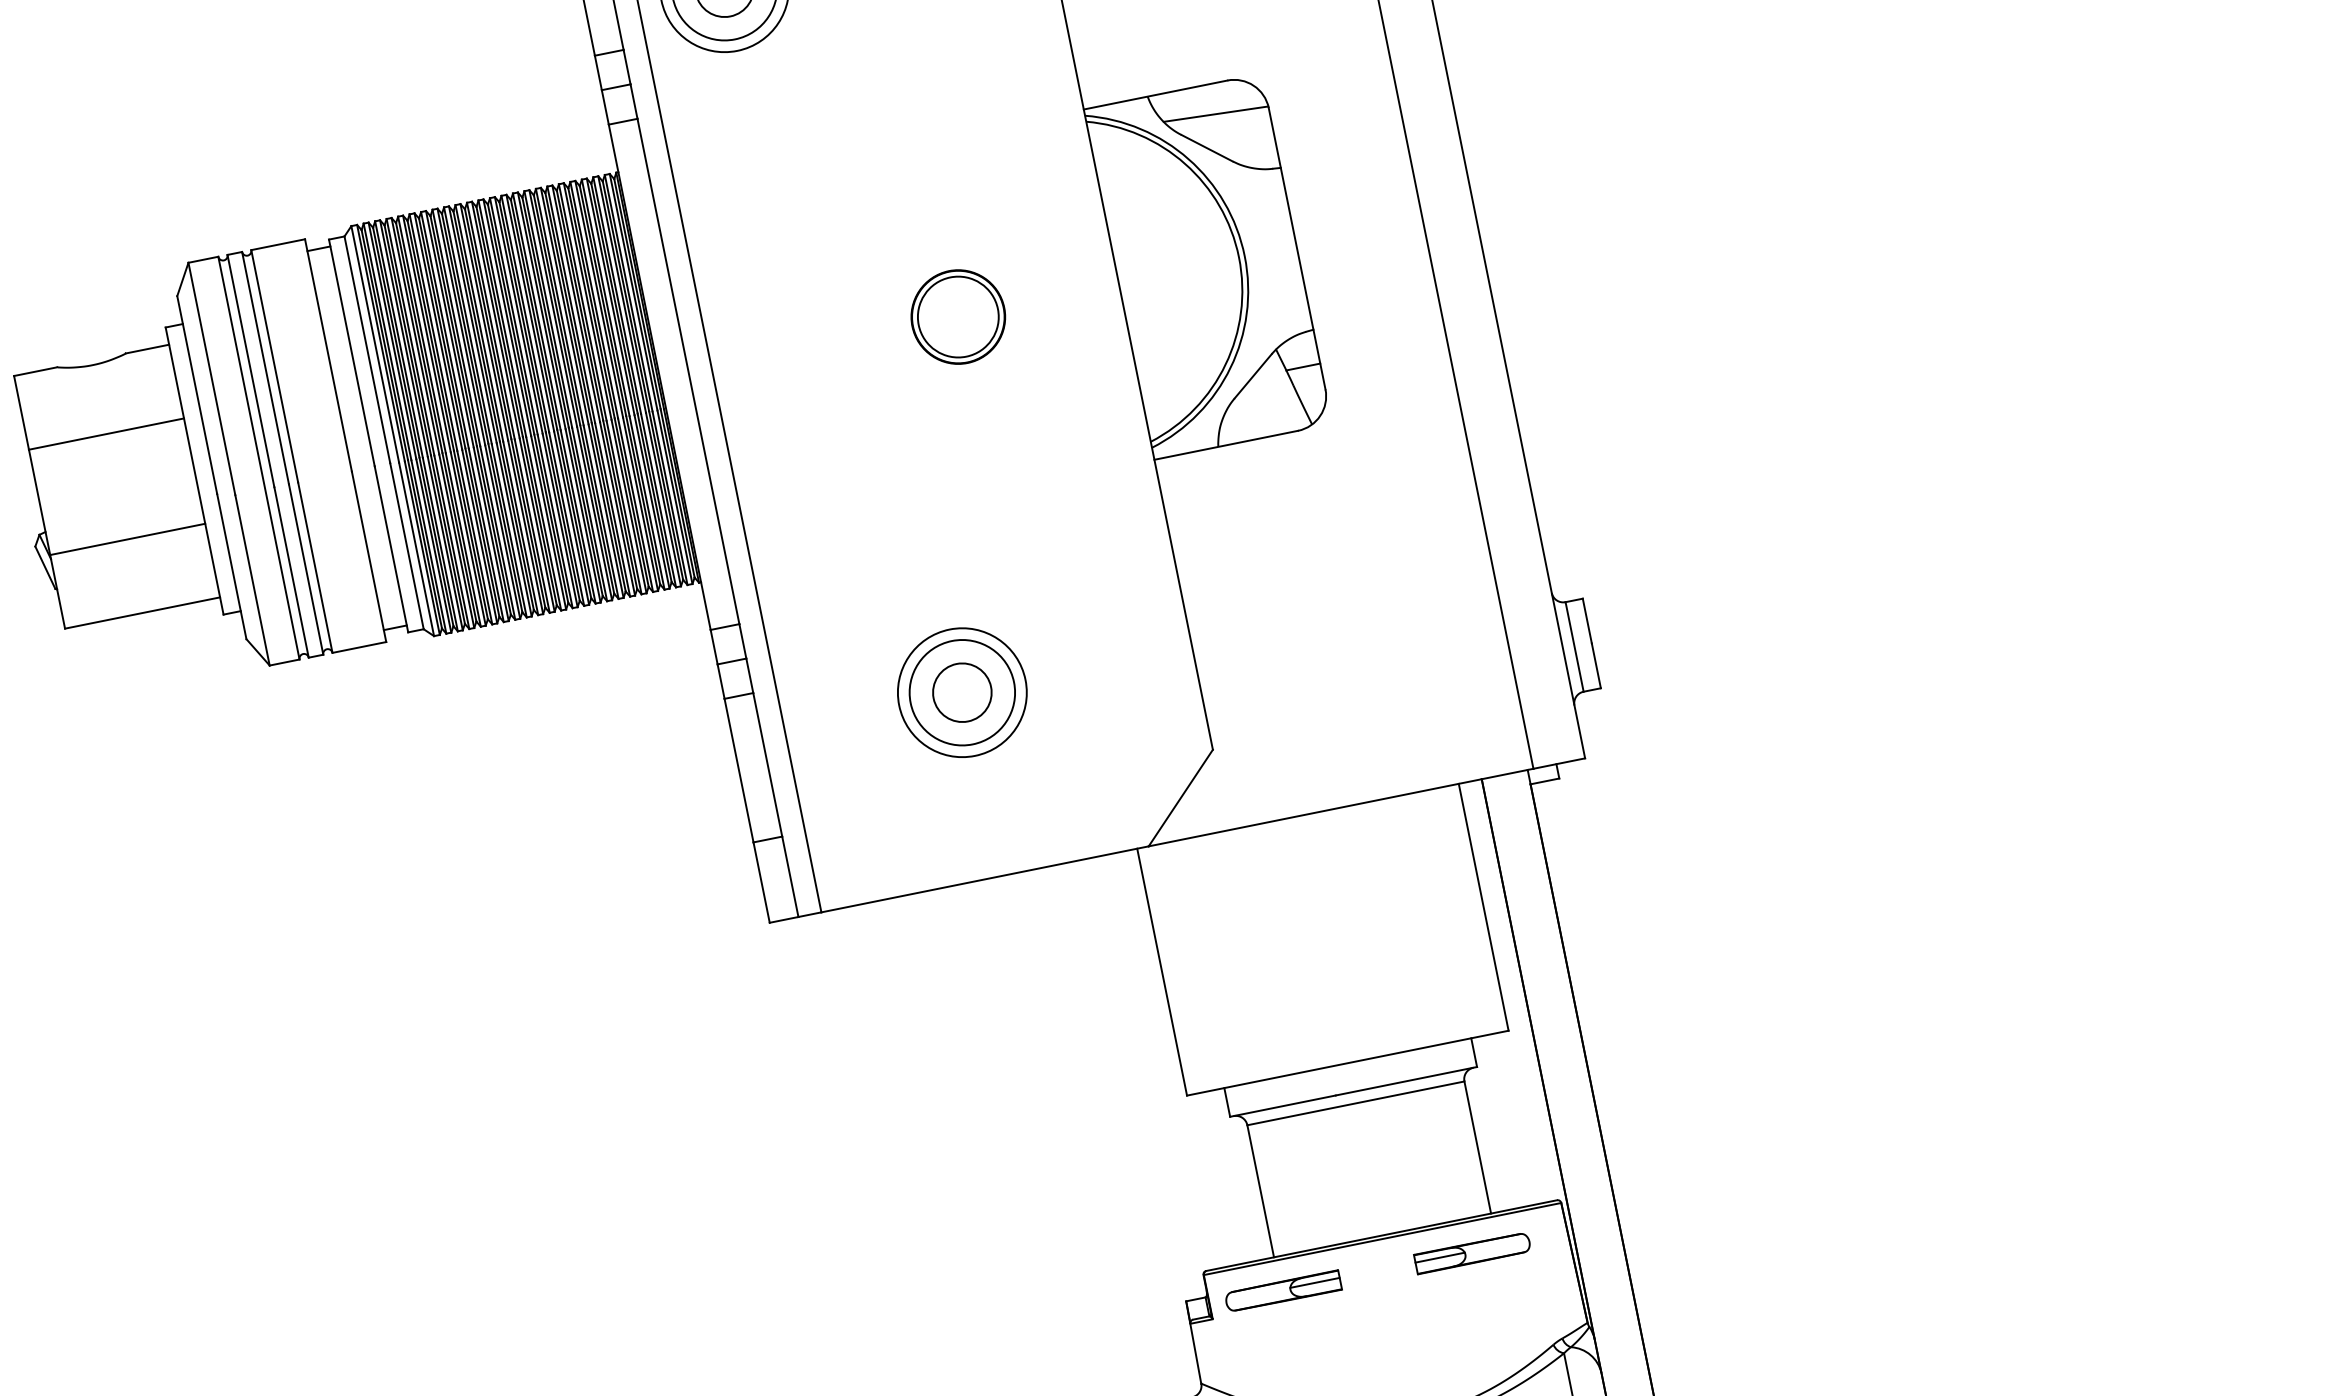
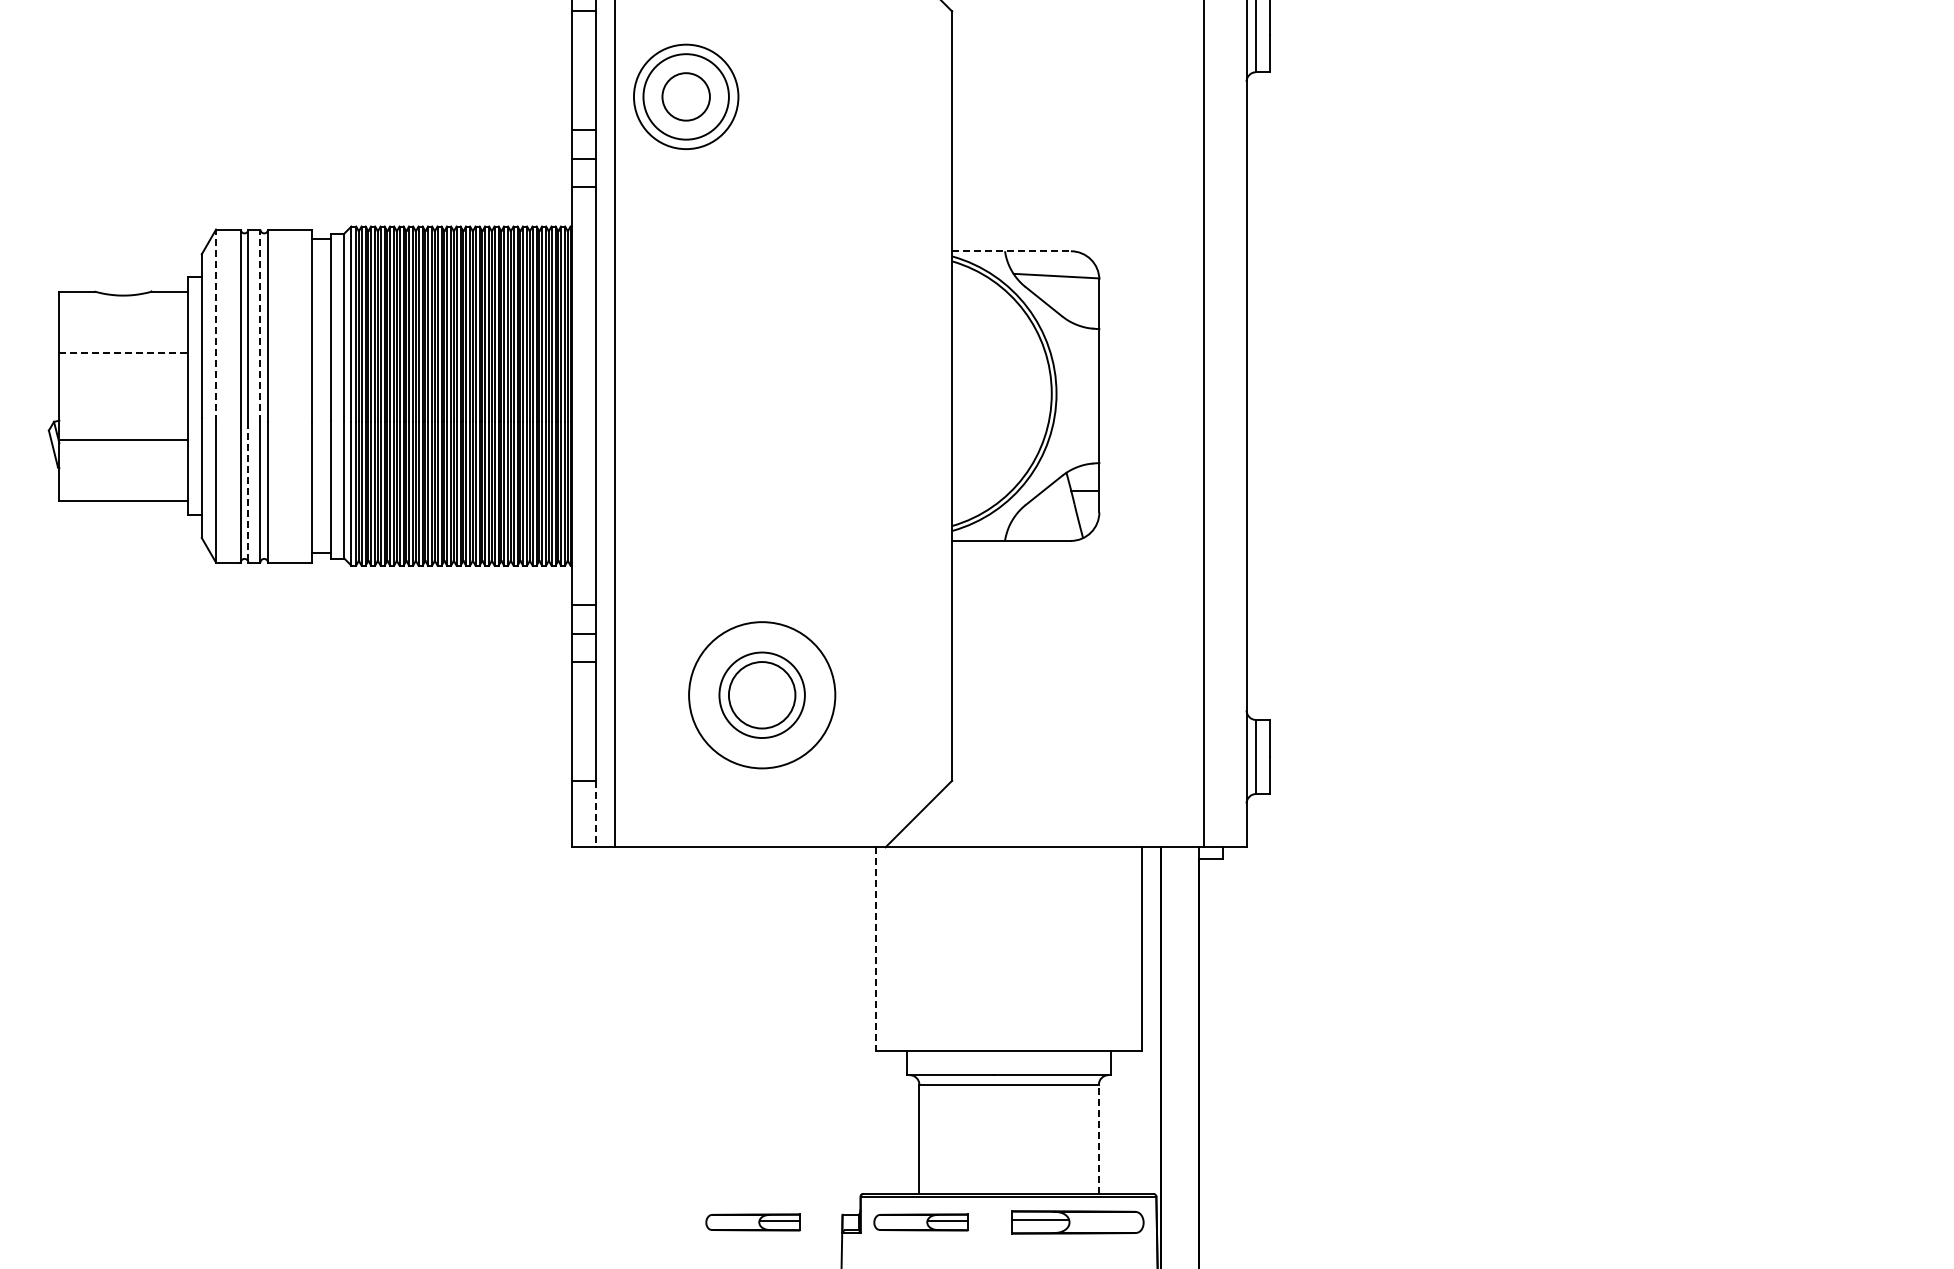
line: (1156, 95) -> (1012, 251), solid -> dashed
part: (958, 316) -> (819, 395), removed
line: (265, 367) -> (260, 325), solid -> dashed
line: (212, 378) -> (216, 325), solid -> dashed
line: (106, 433) -> (123, 352), solid -> dashed
line: (291, 572) -> (248, 492), solid -> dashed
circle: (961, 693) -> (761, 695), size x1.4
circle: (961, 693) -> (761, 695), size x1.4
line: (789, 877) -> (595, 814), solid -> dashed
line: (1162, 972) -> (876, 949), solid -> dashed
line: (1477, 1147) -> (1098, 1139), solid -> dashed
part: (1472, 1253) -> (1077, 1222), size x1.4
part: (1079, 1332) -> (752, 1222), added

